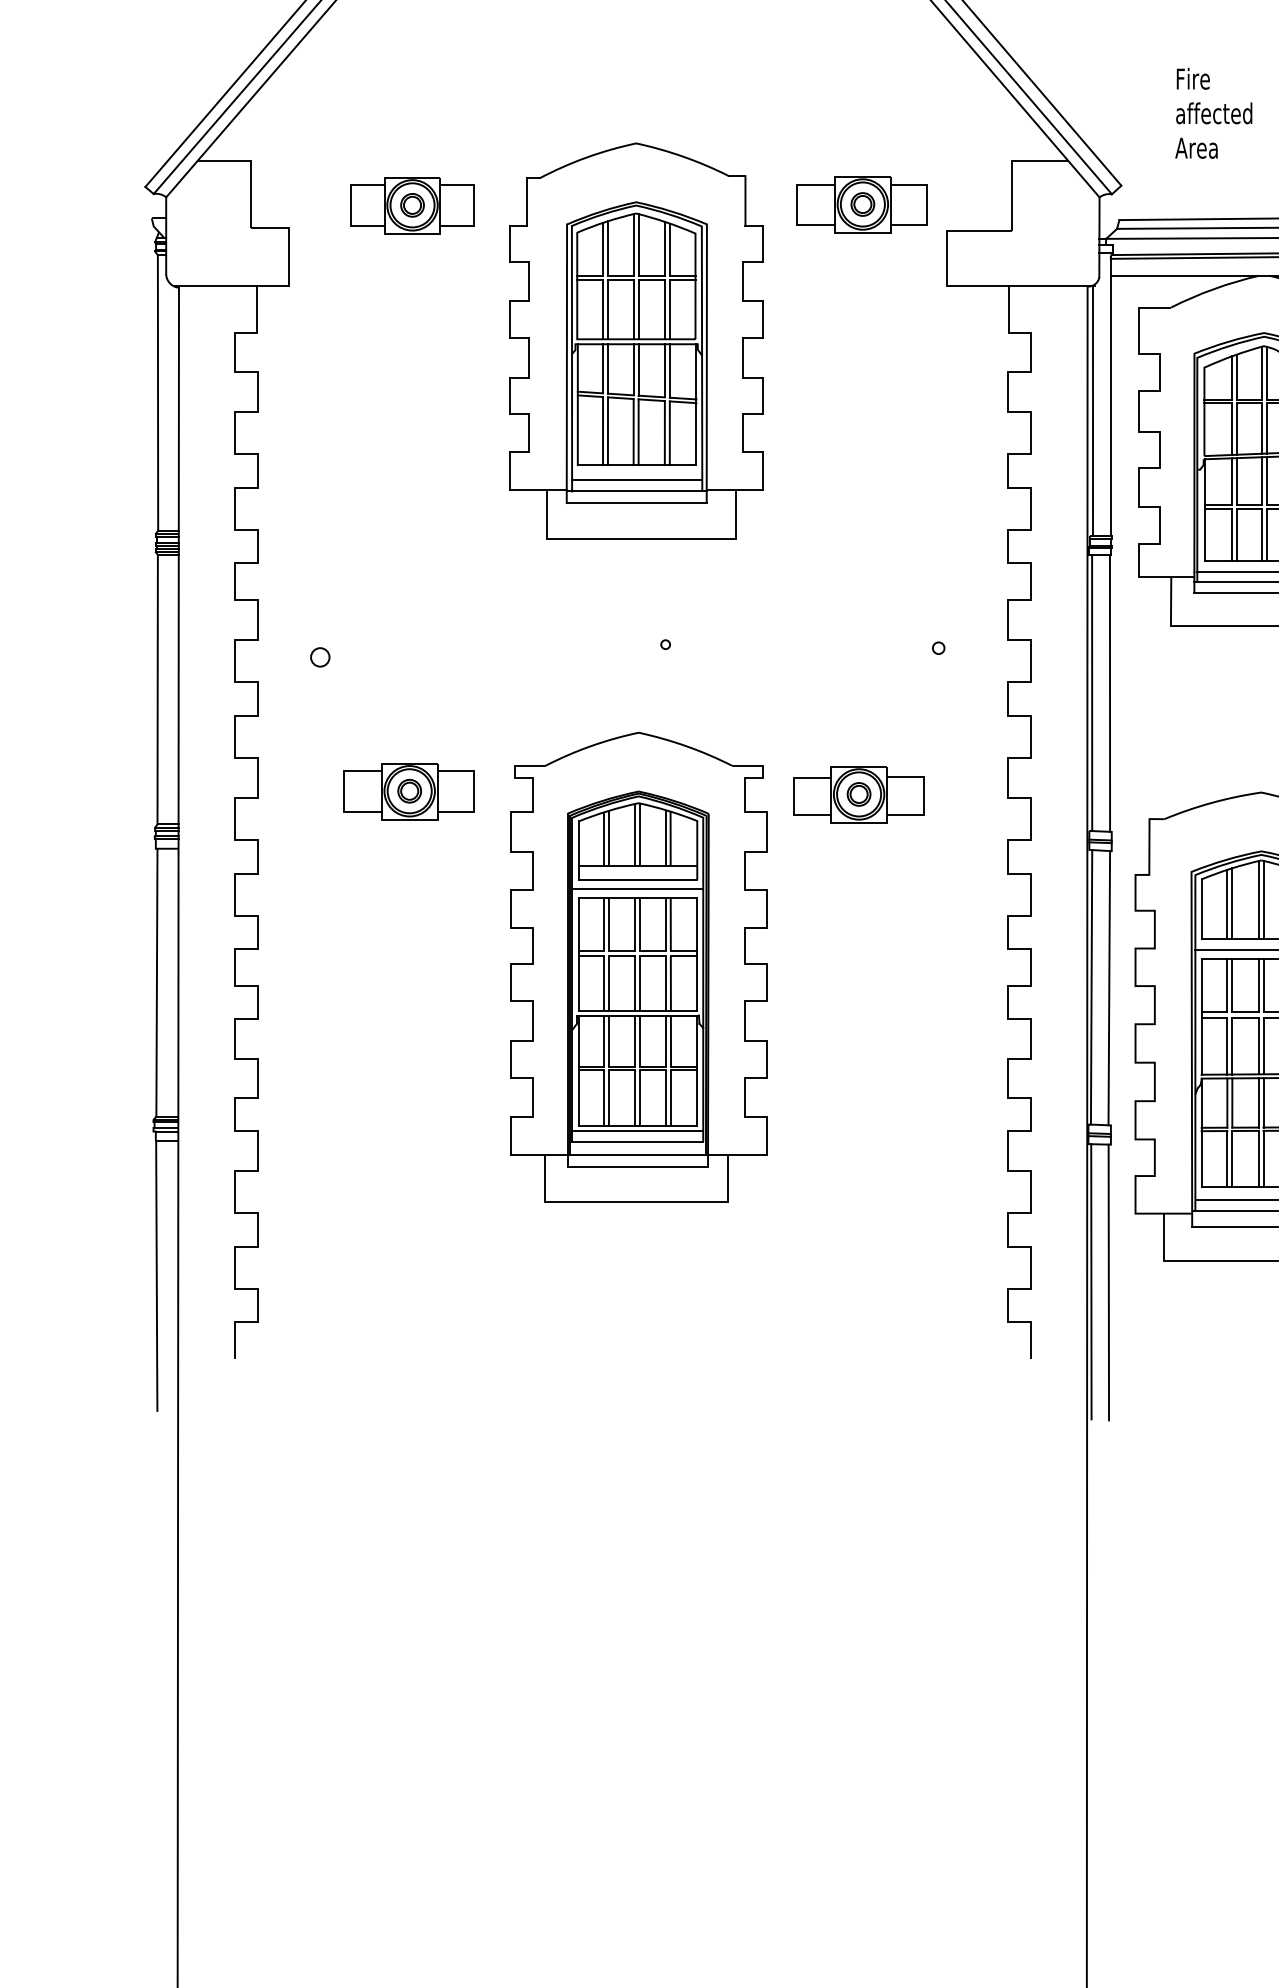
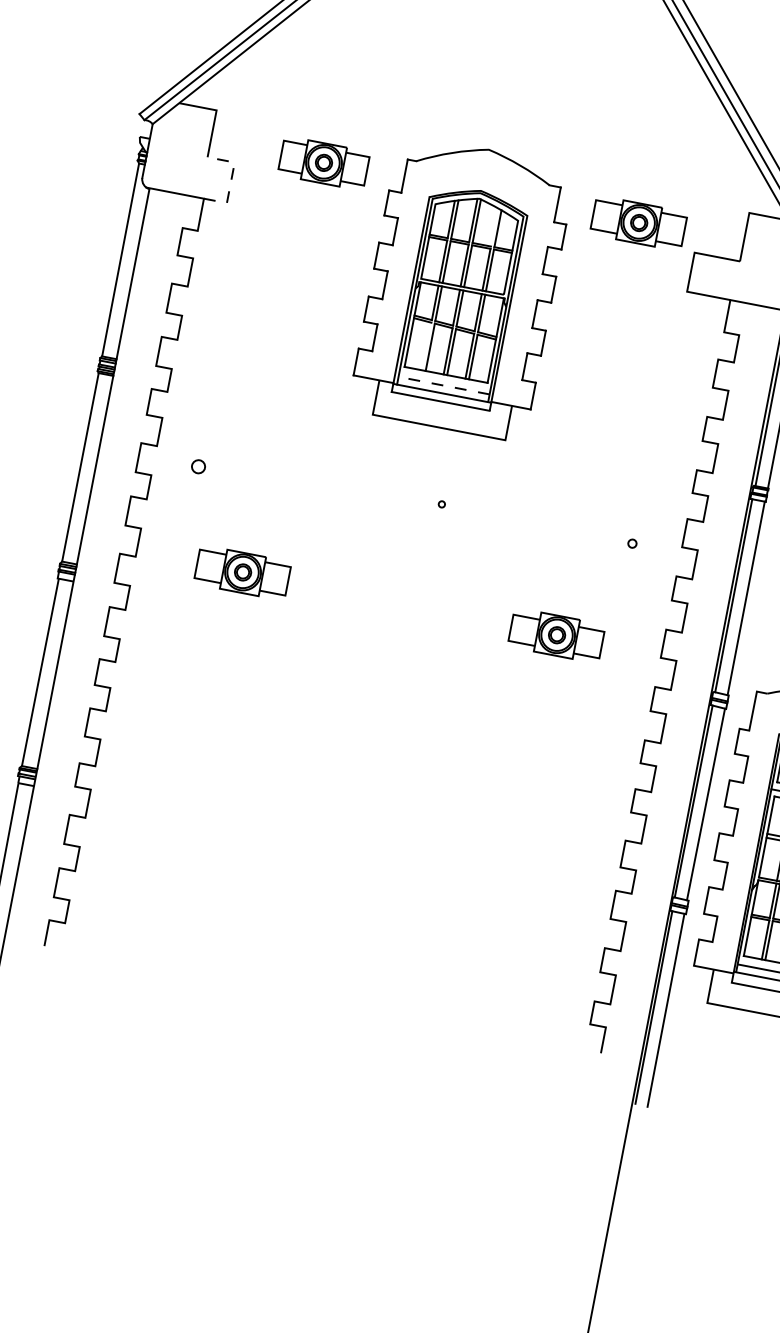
line: (664, 248) -> (494, 227), removed
line: (289, 254) -> (231, 180), solid -> dashed
line: (602, 431) -> (426, 346), removed
line: (636, 480) -> (443, 385), solid -> dashed
part: (638, 966) -> (379, 725), removed

